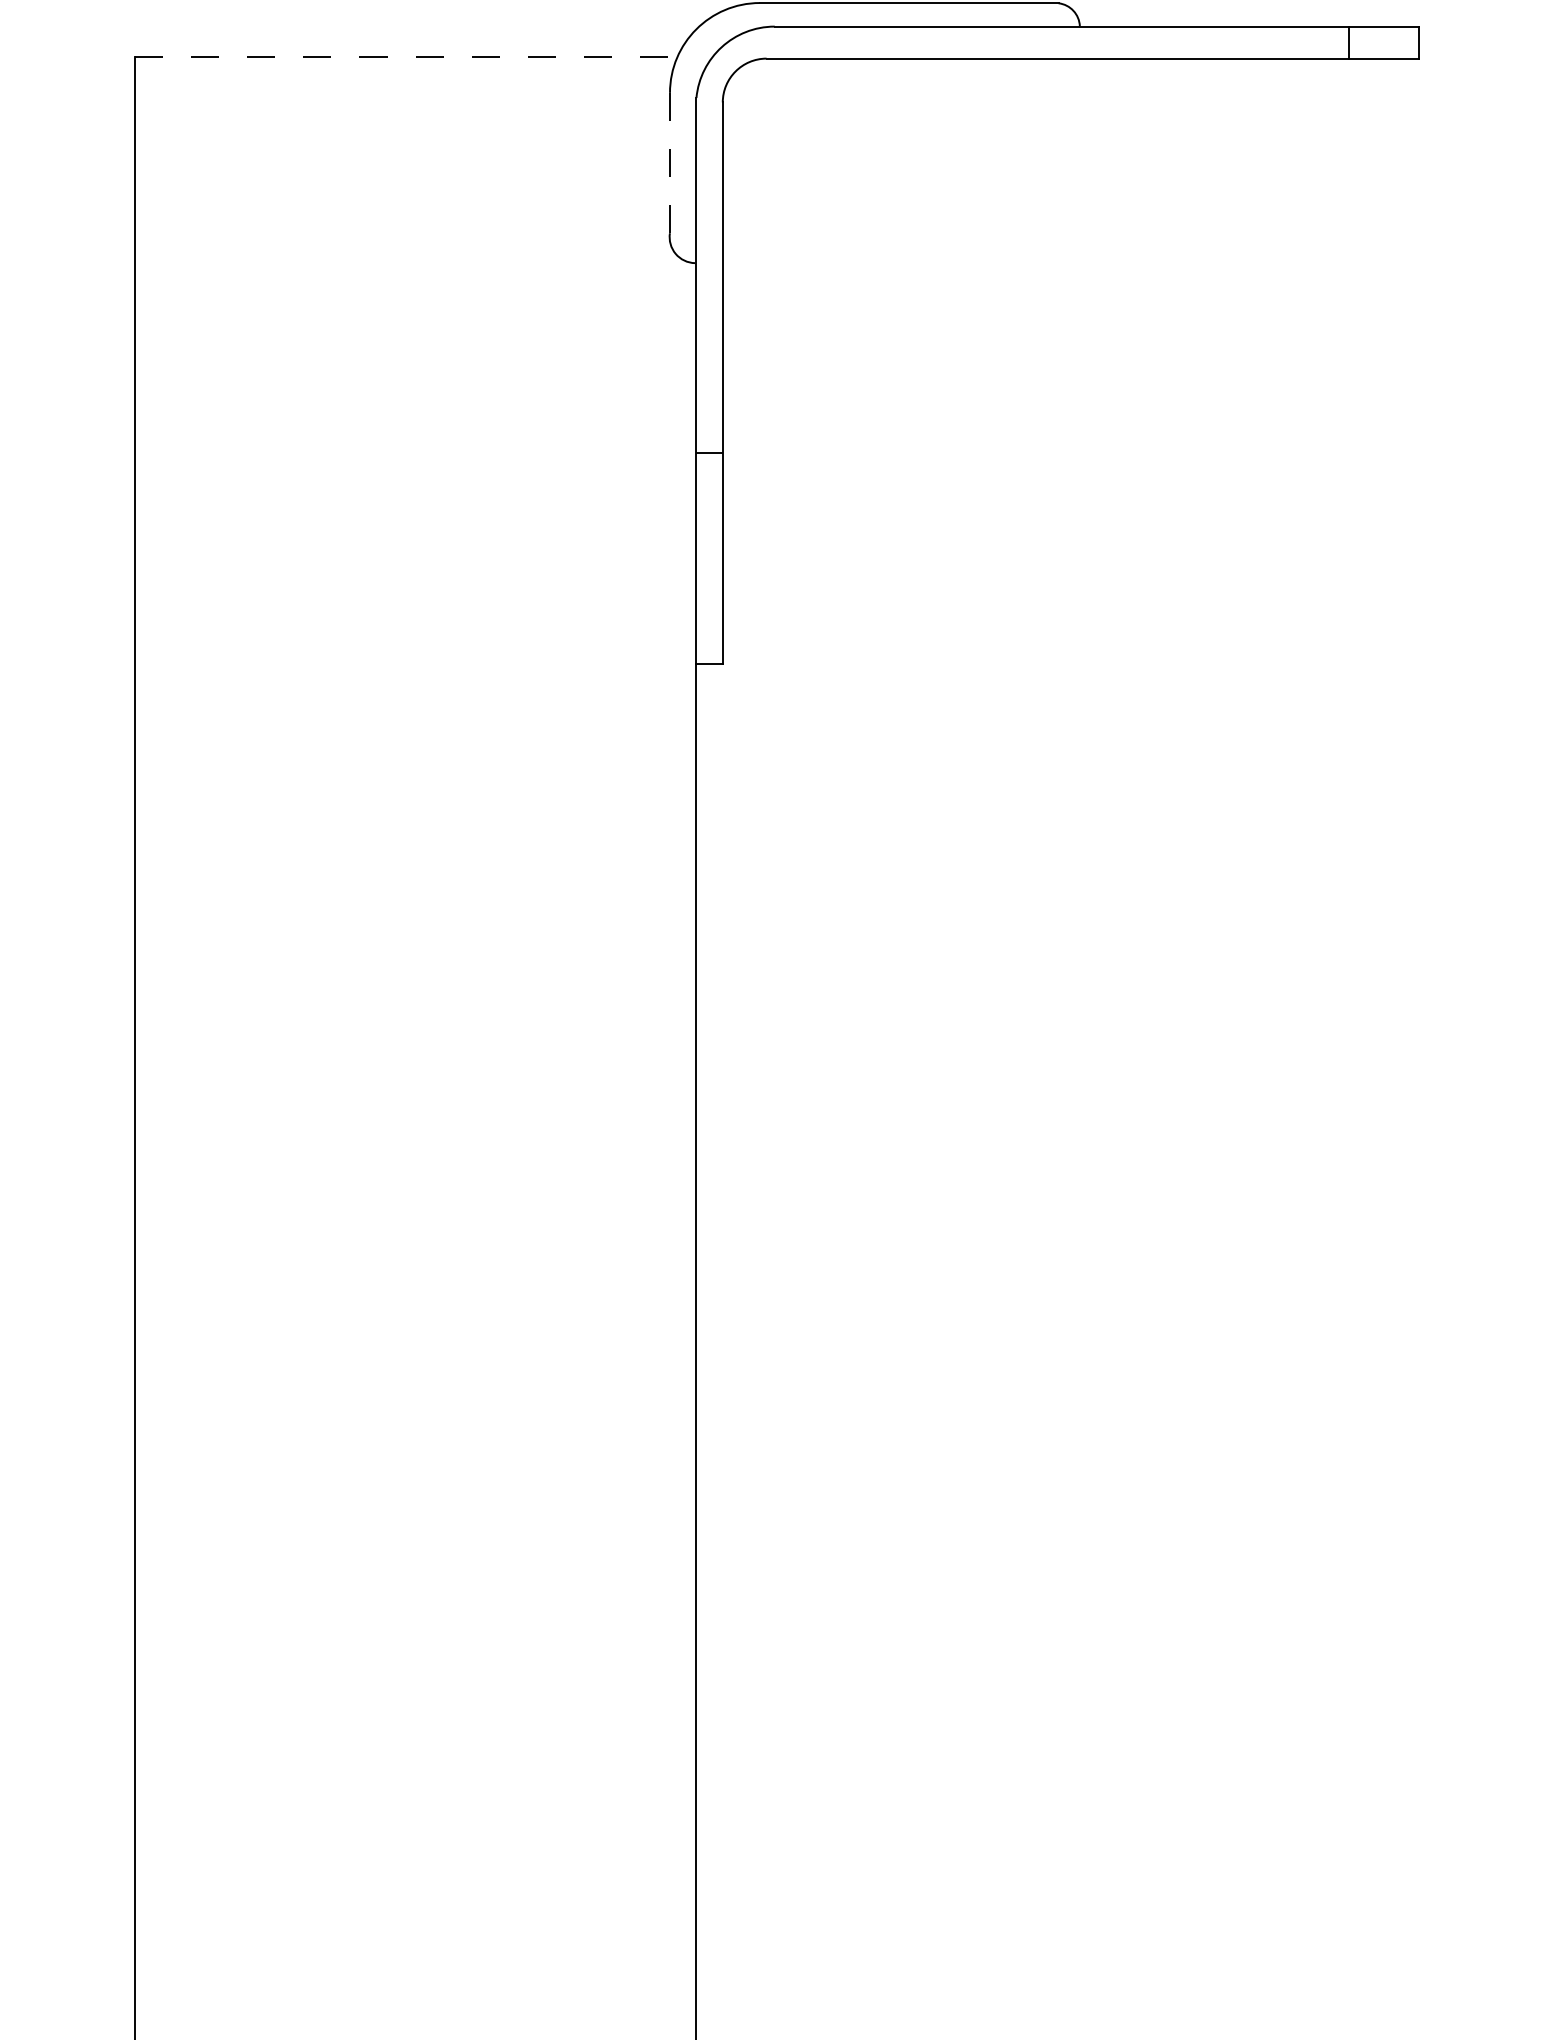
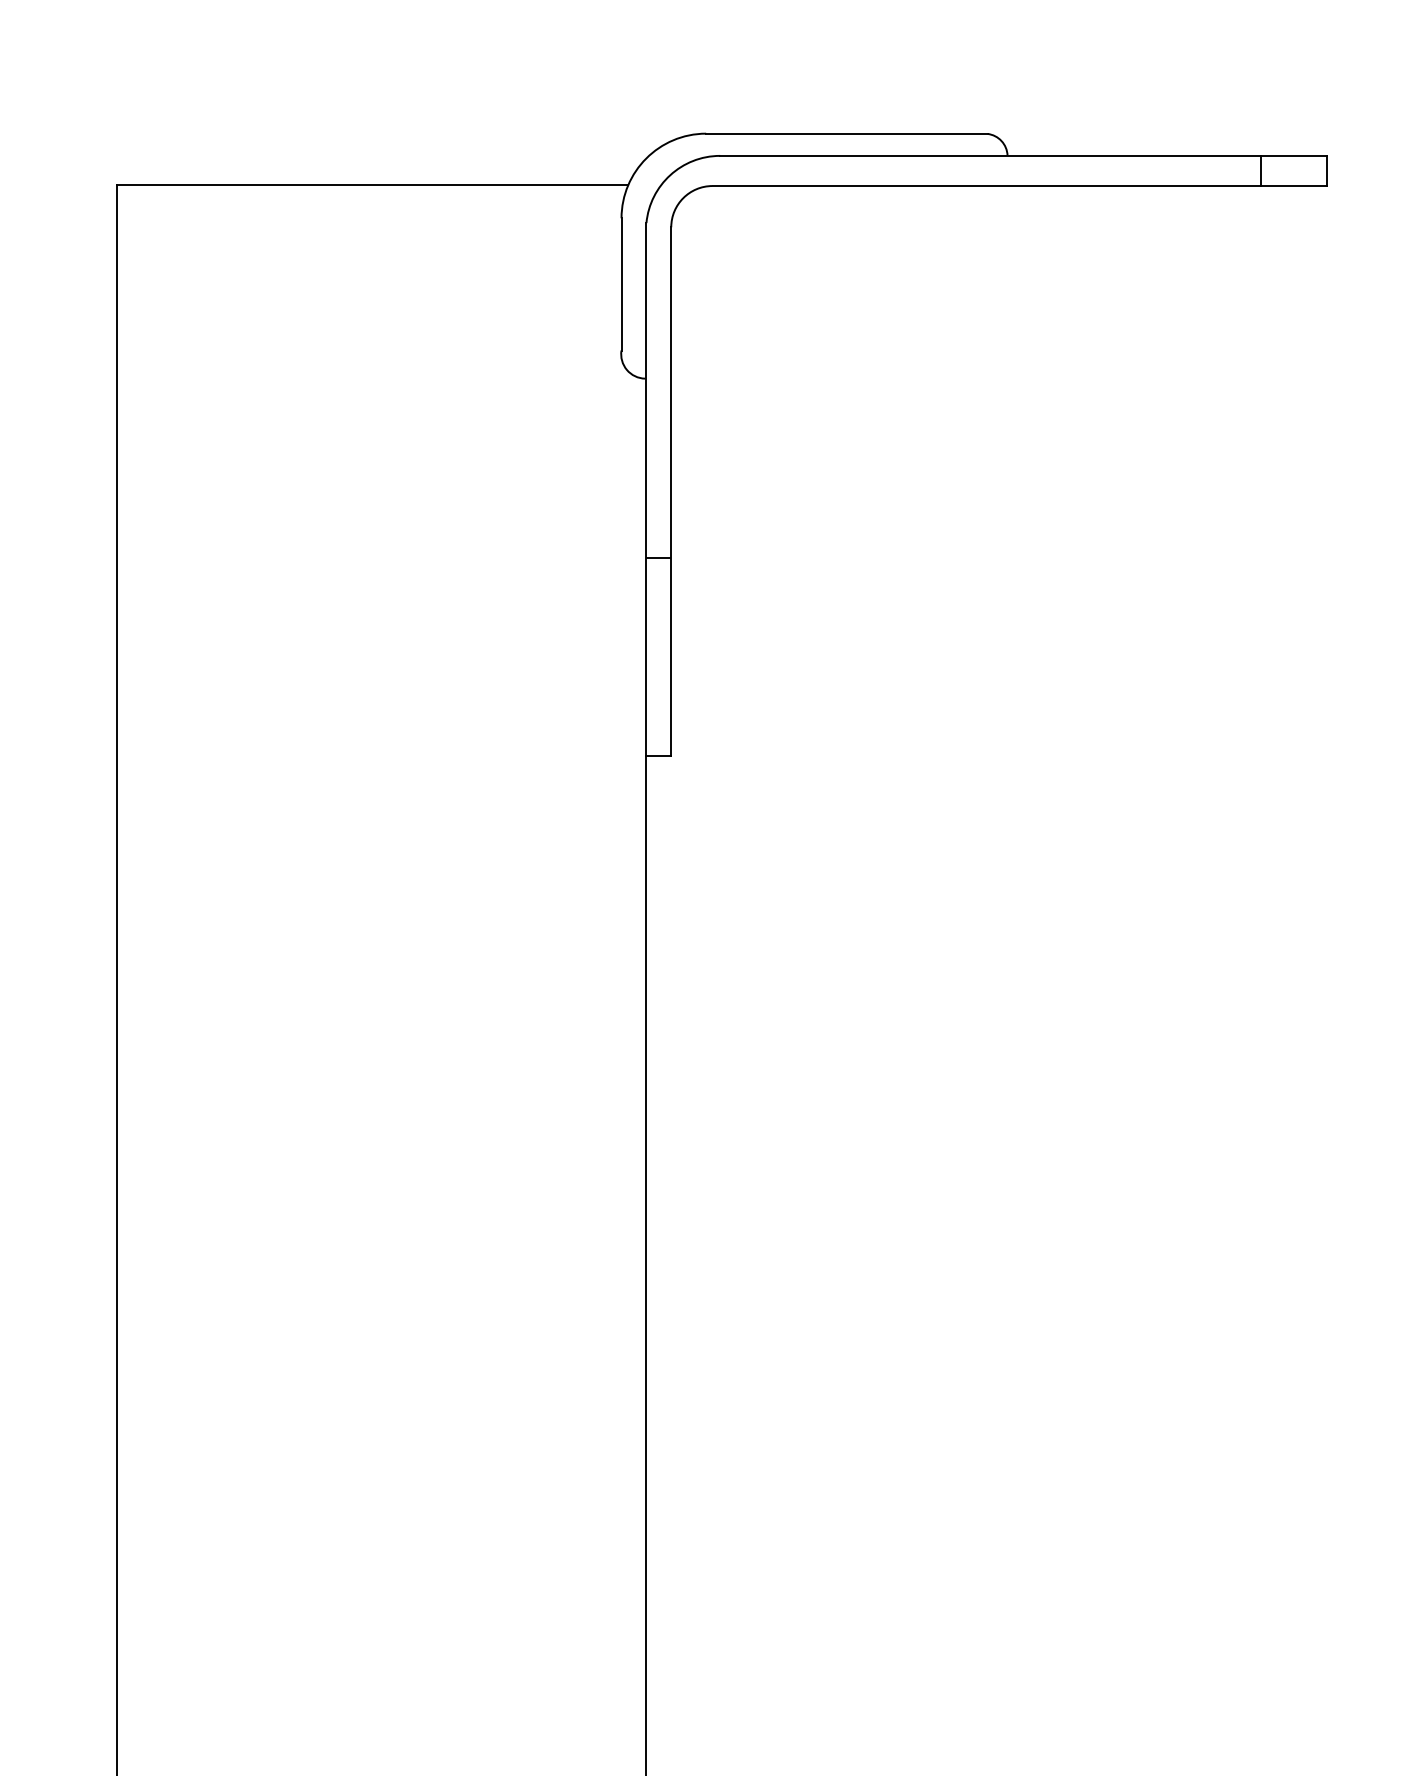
line: (406, 57) -> (373, 184), dashed -> solid
line: (670, 163) -> (622, 284), dashed -> solid

